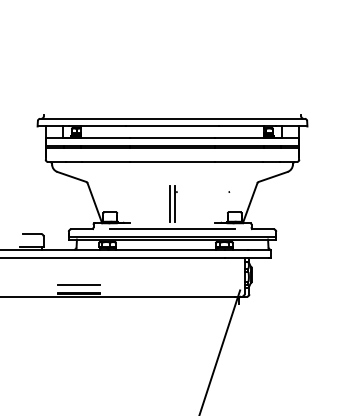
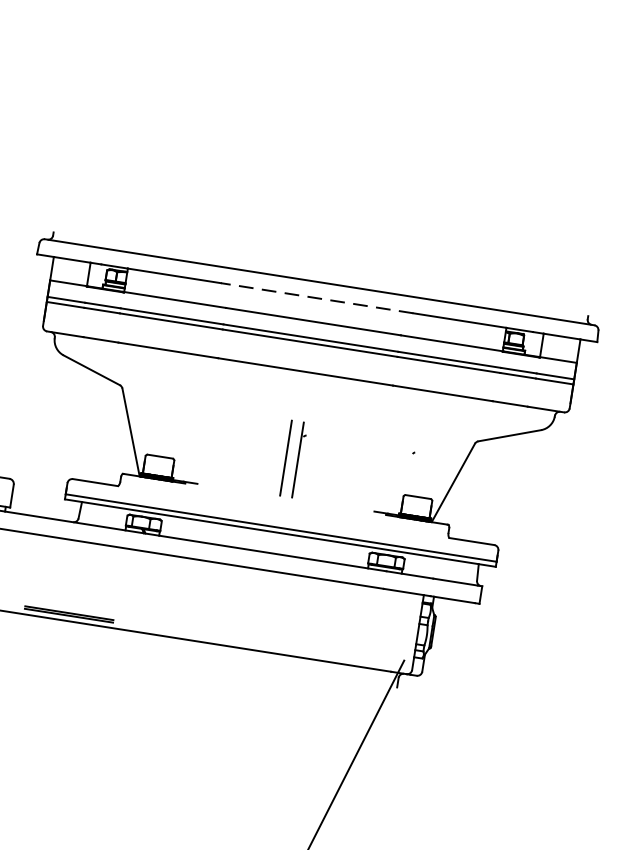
line: (172, 126) -> (317, 298), solid -> dashed
line: (172, 229) -> (283, 512), removed
line: (79, 285) -> (72, 598), removed

